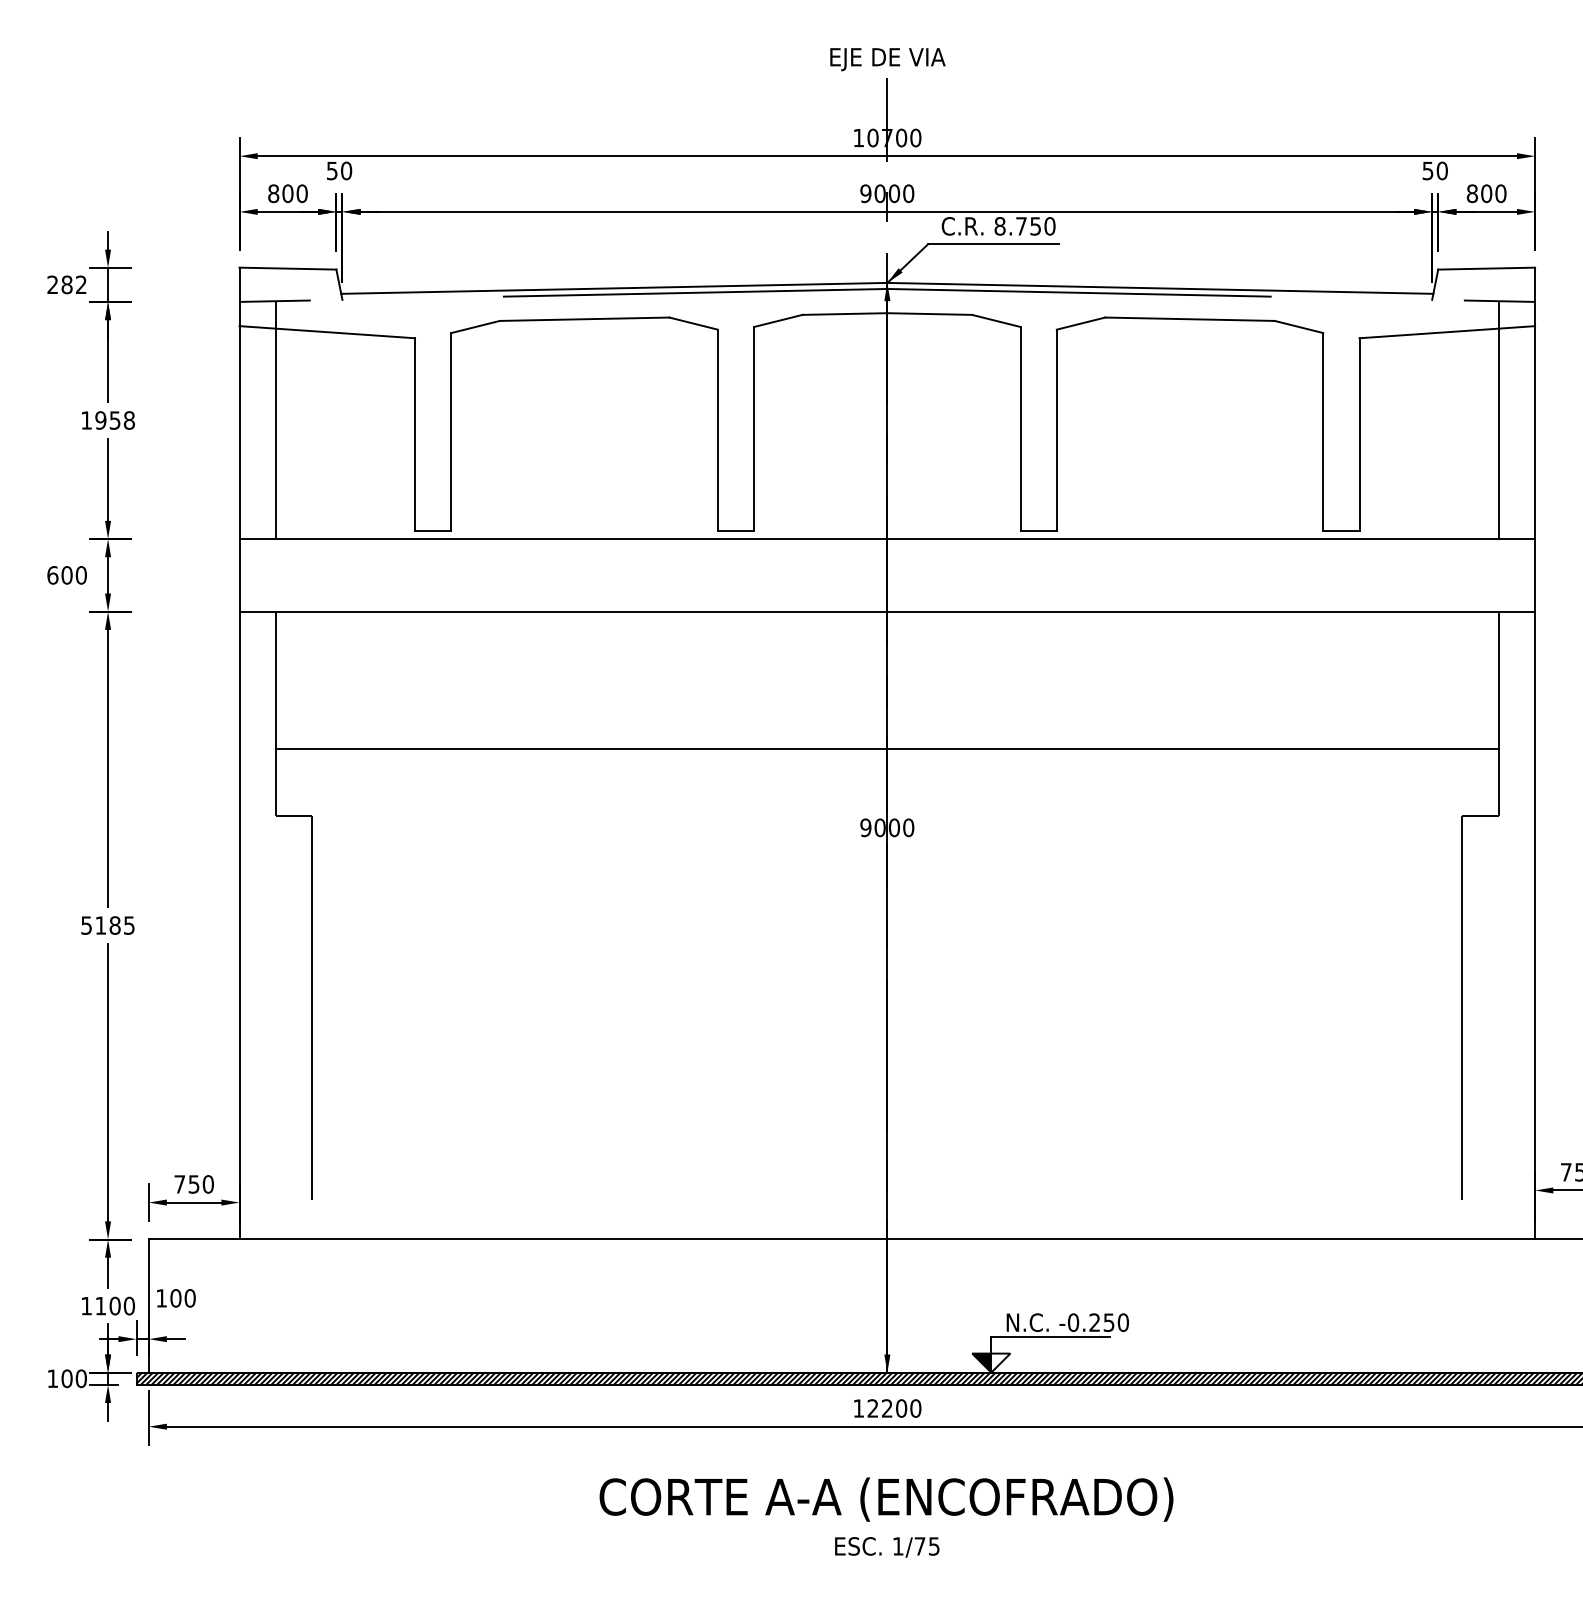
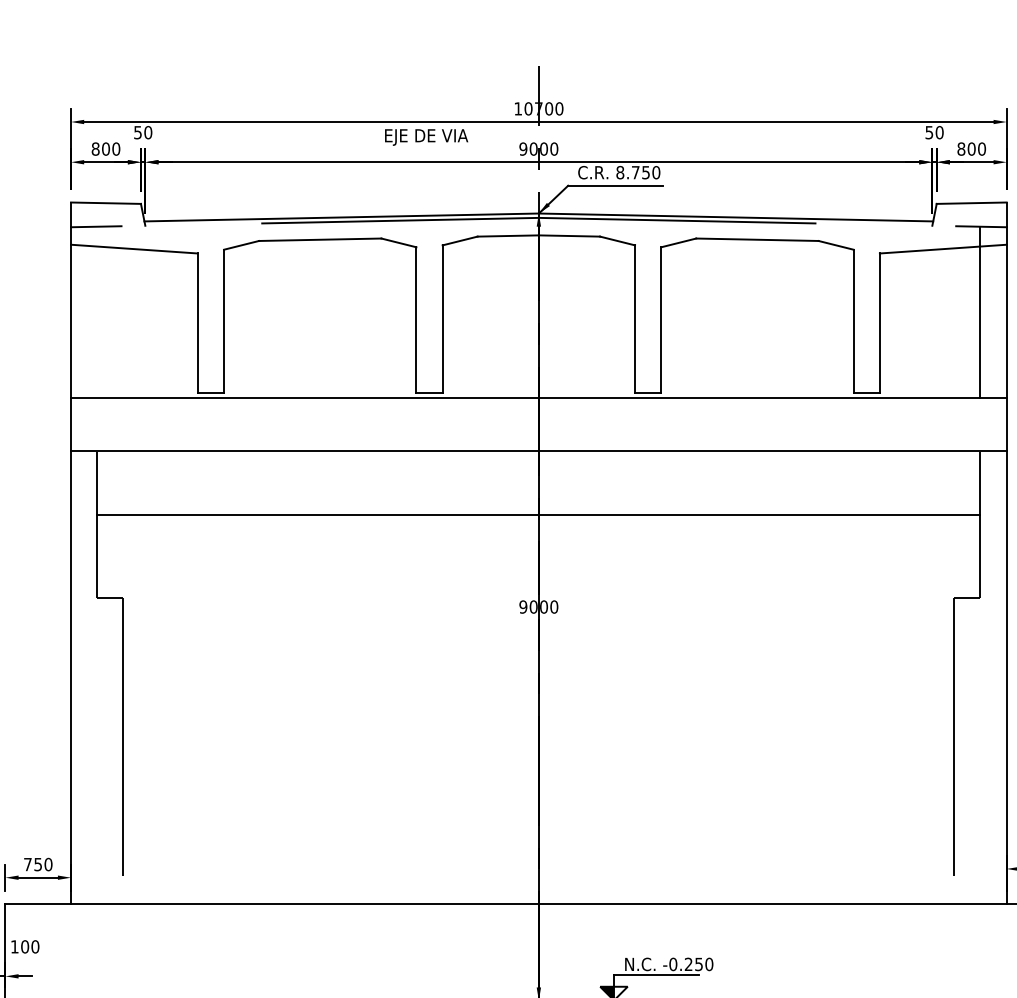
text: (887, 59) -> (426, 137), moved
line: (275, 420) -> (96, 312), removed
line: (886, 749) -> (538, 515), moved

